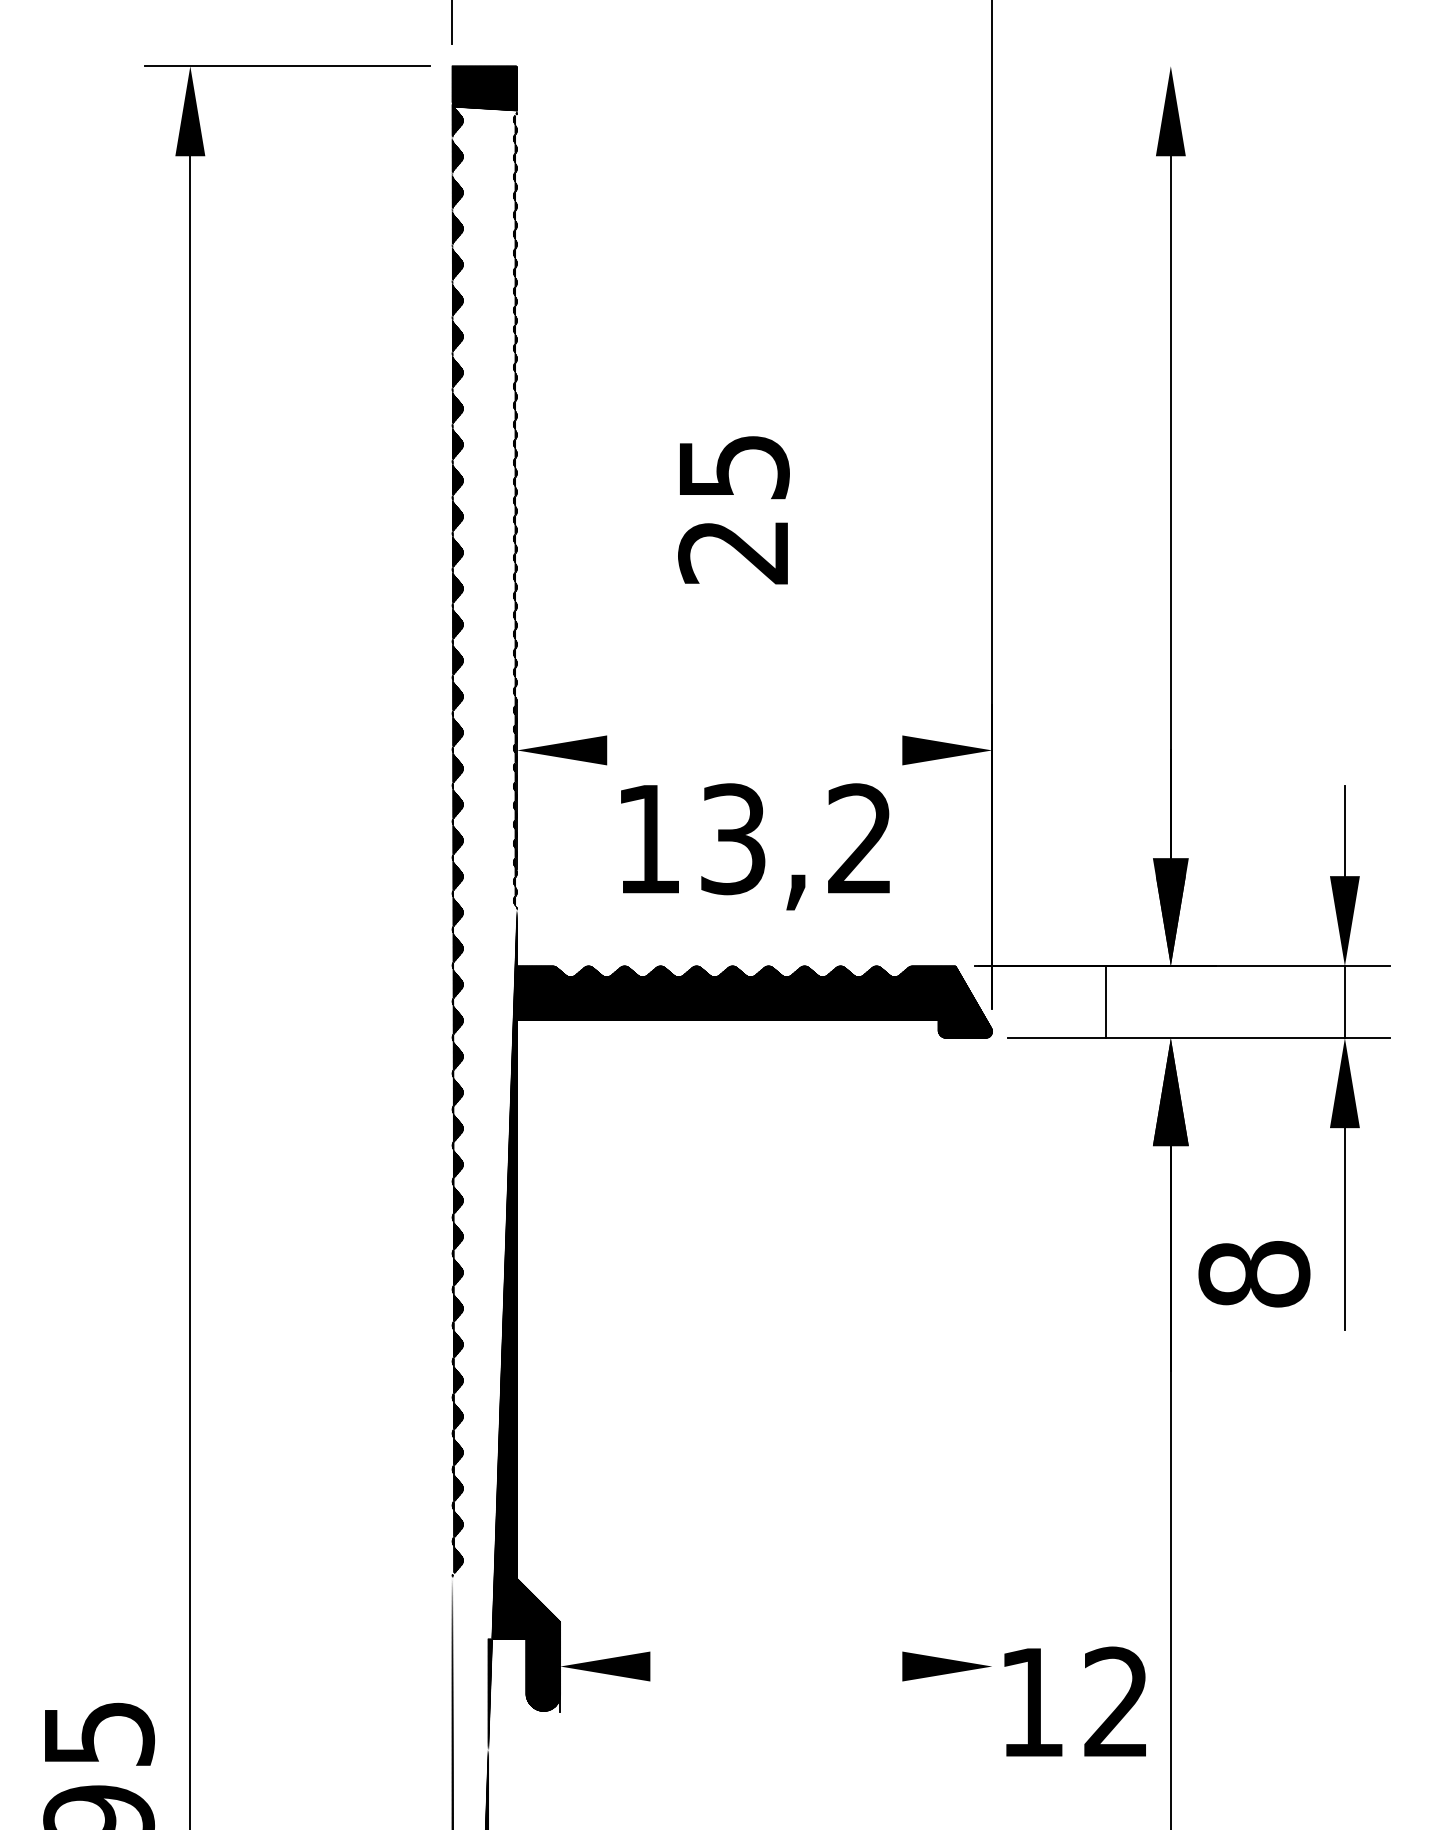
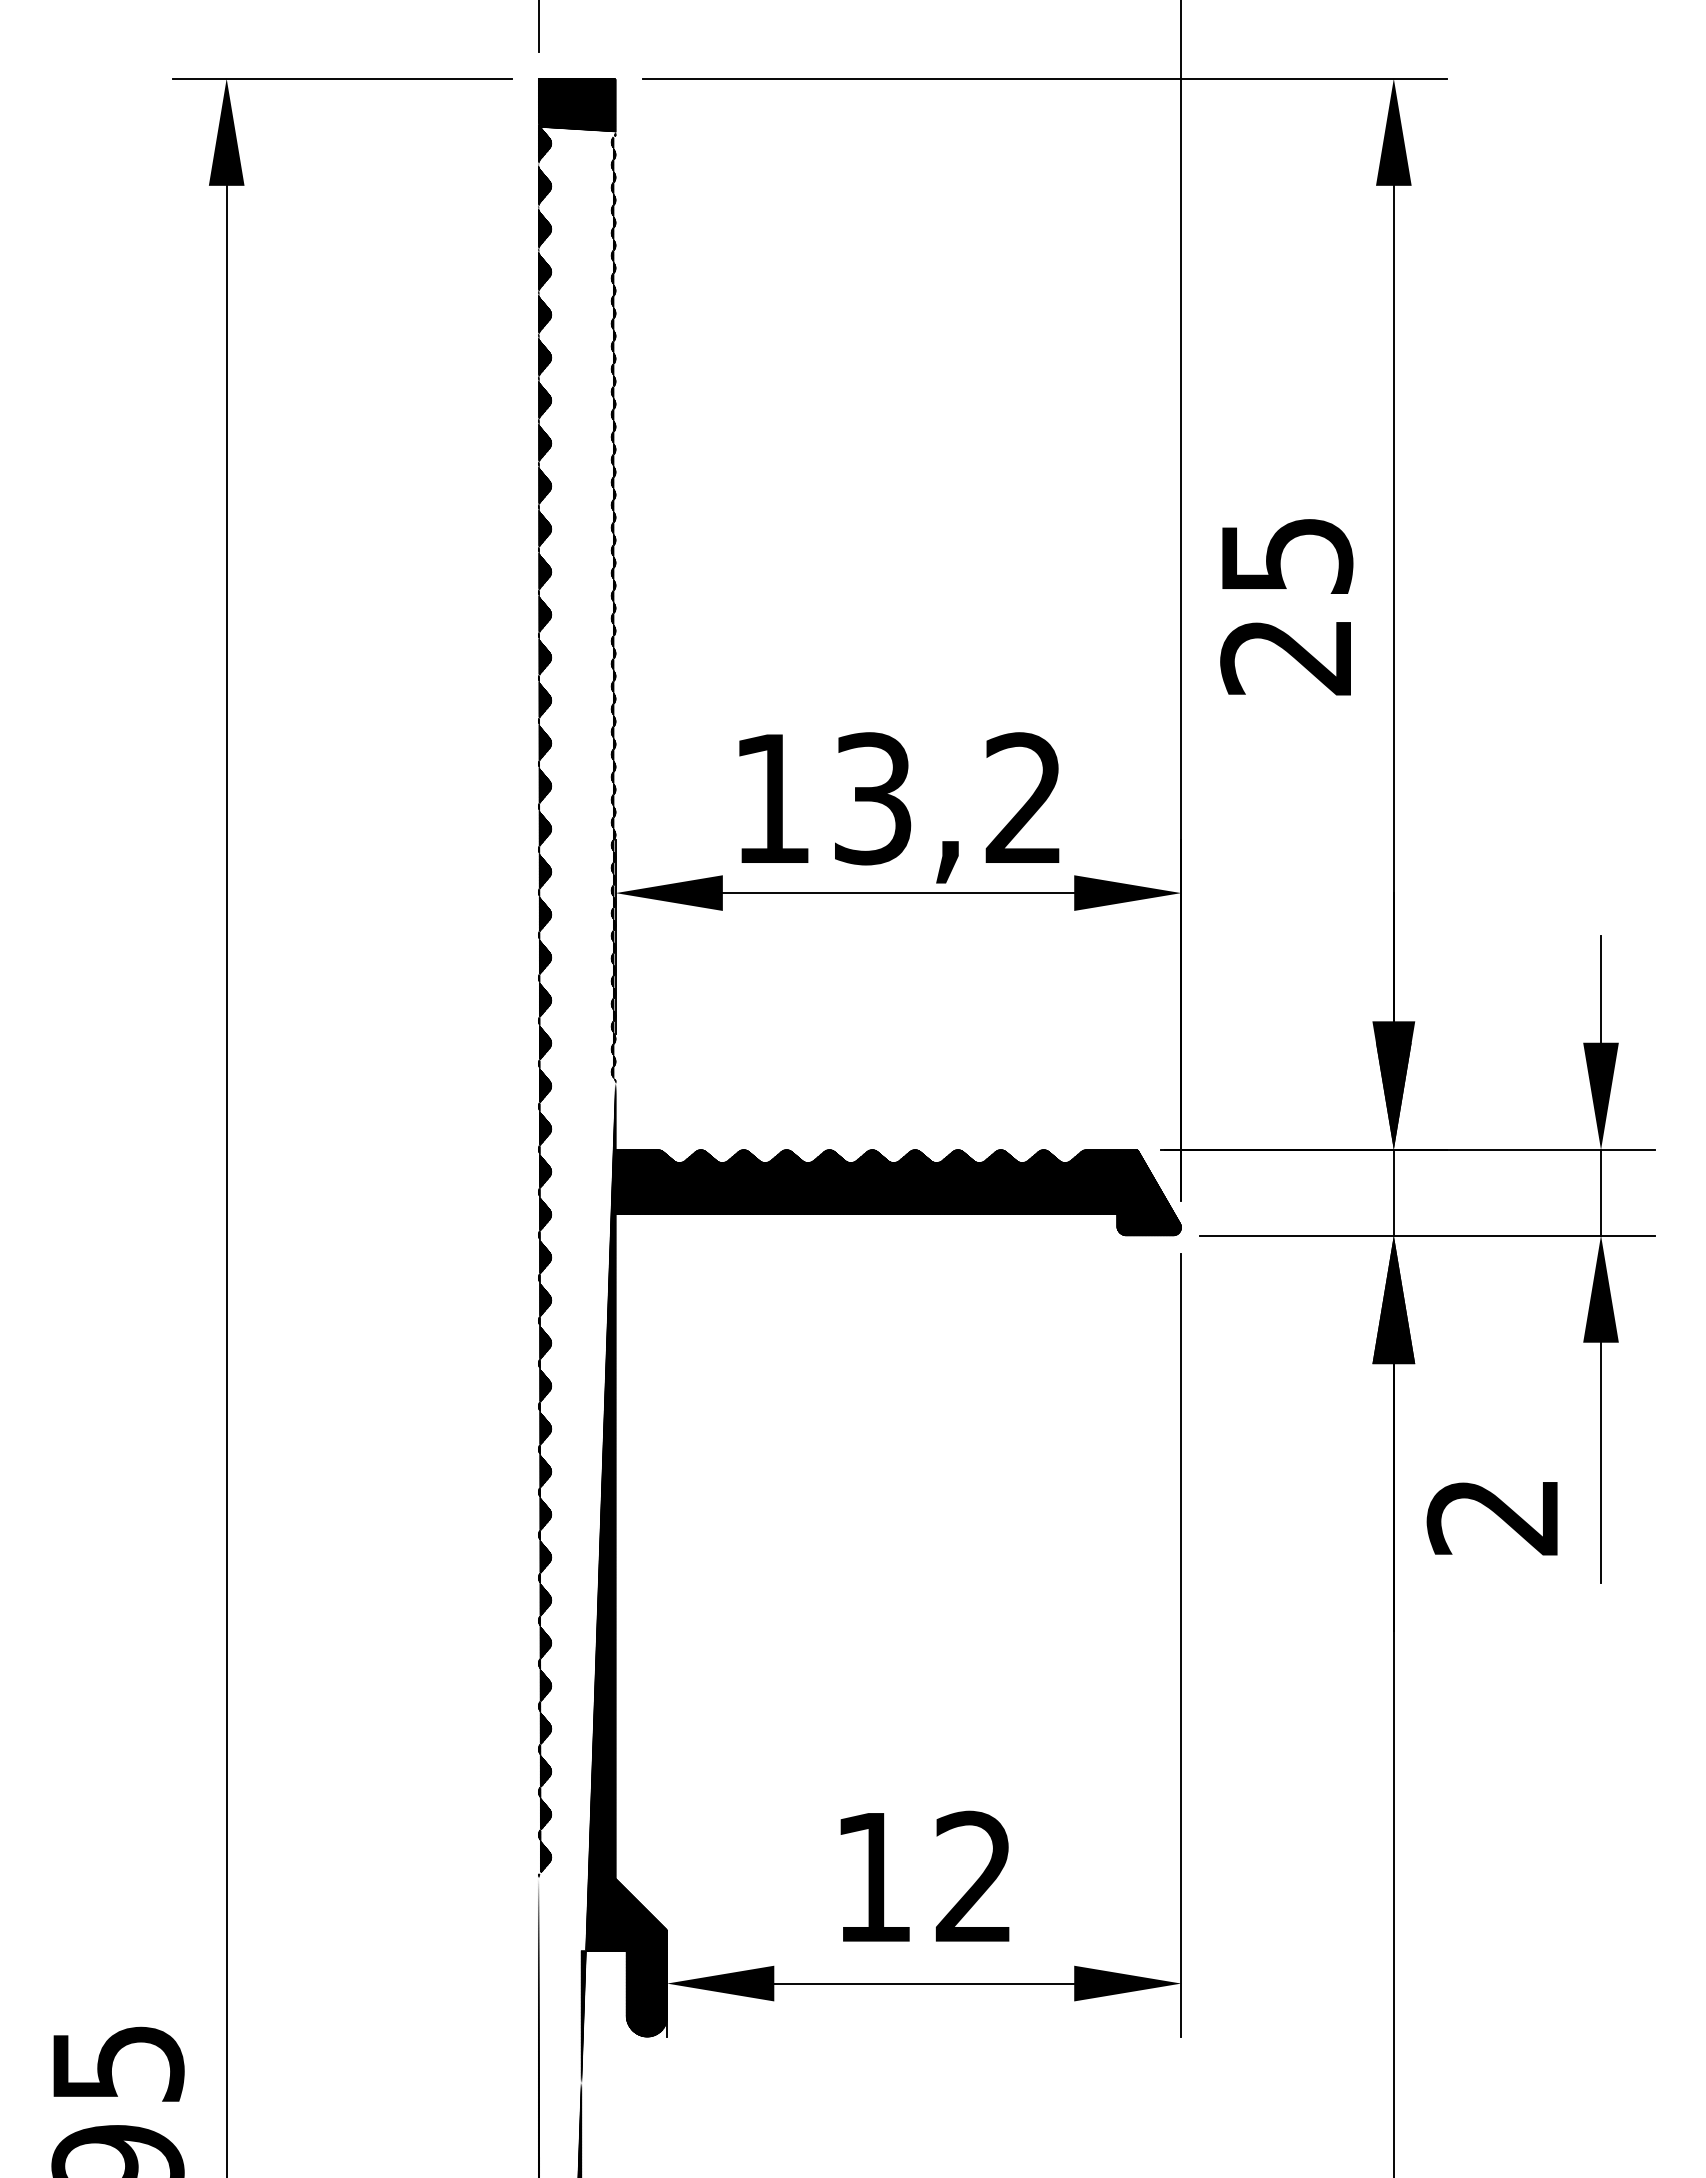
line: (877, 66) -> (1044, 78), added
text: (733, 510) -> (1286, 607), moved
line: (754, 750) -> (898, 893), added
text: (755, 846) -> (899, 807), moved
line: (1105, 1001) -> (1393, 1192), moved
text: (1253, 1274) -> (1492, 1516), 8 -> 2
line: (992, 1382) -> (1181, 1645), added
line: (776, 1666) -> (924, 1983), added
text: (1074, 1700) -> (924, 1875), moved

